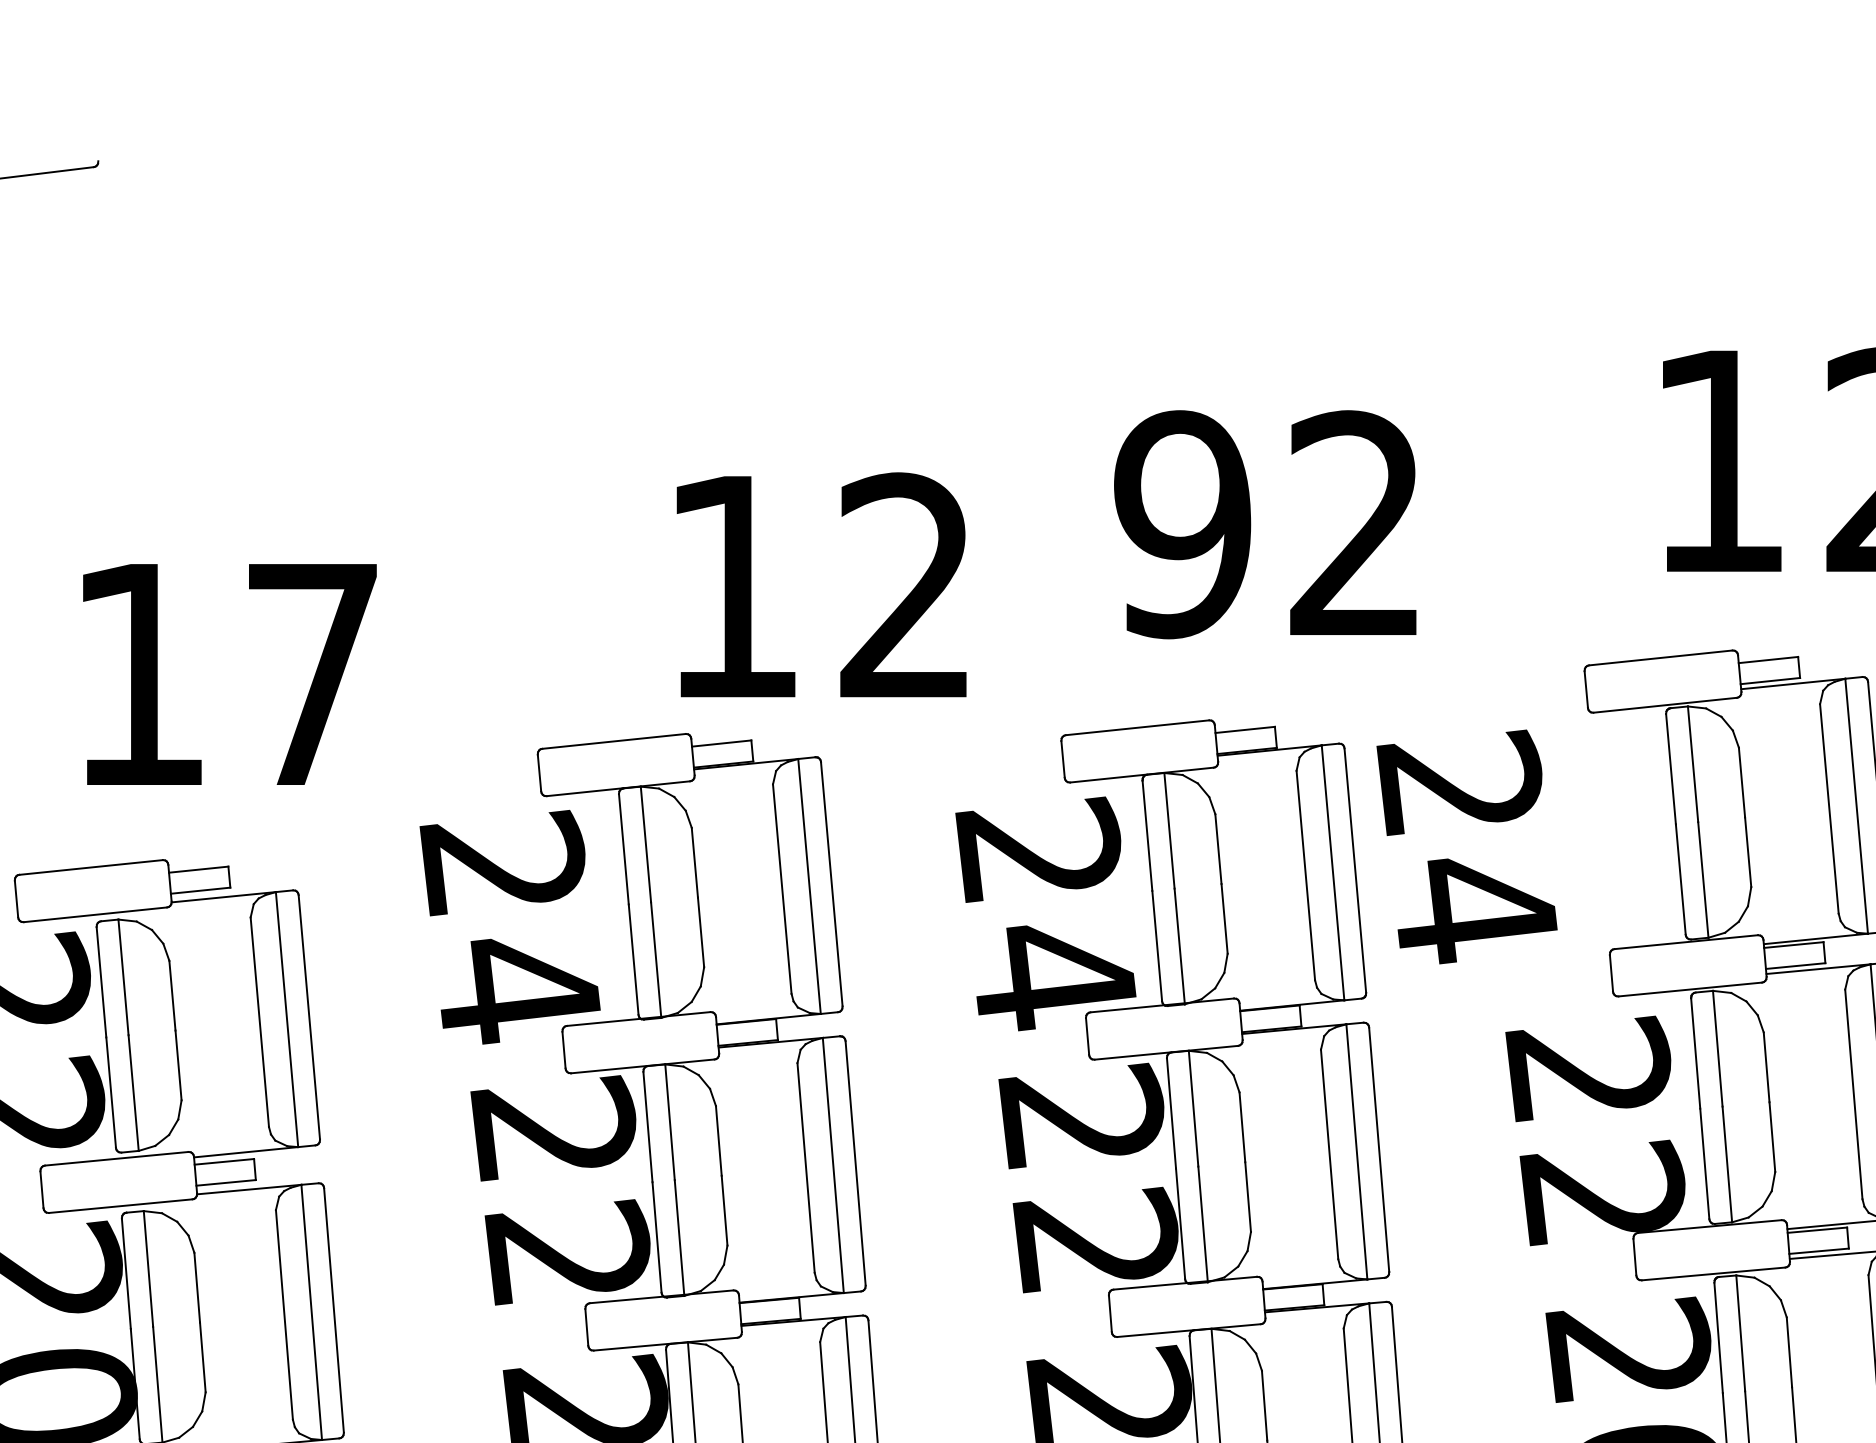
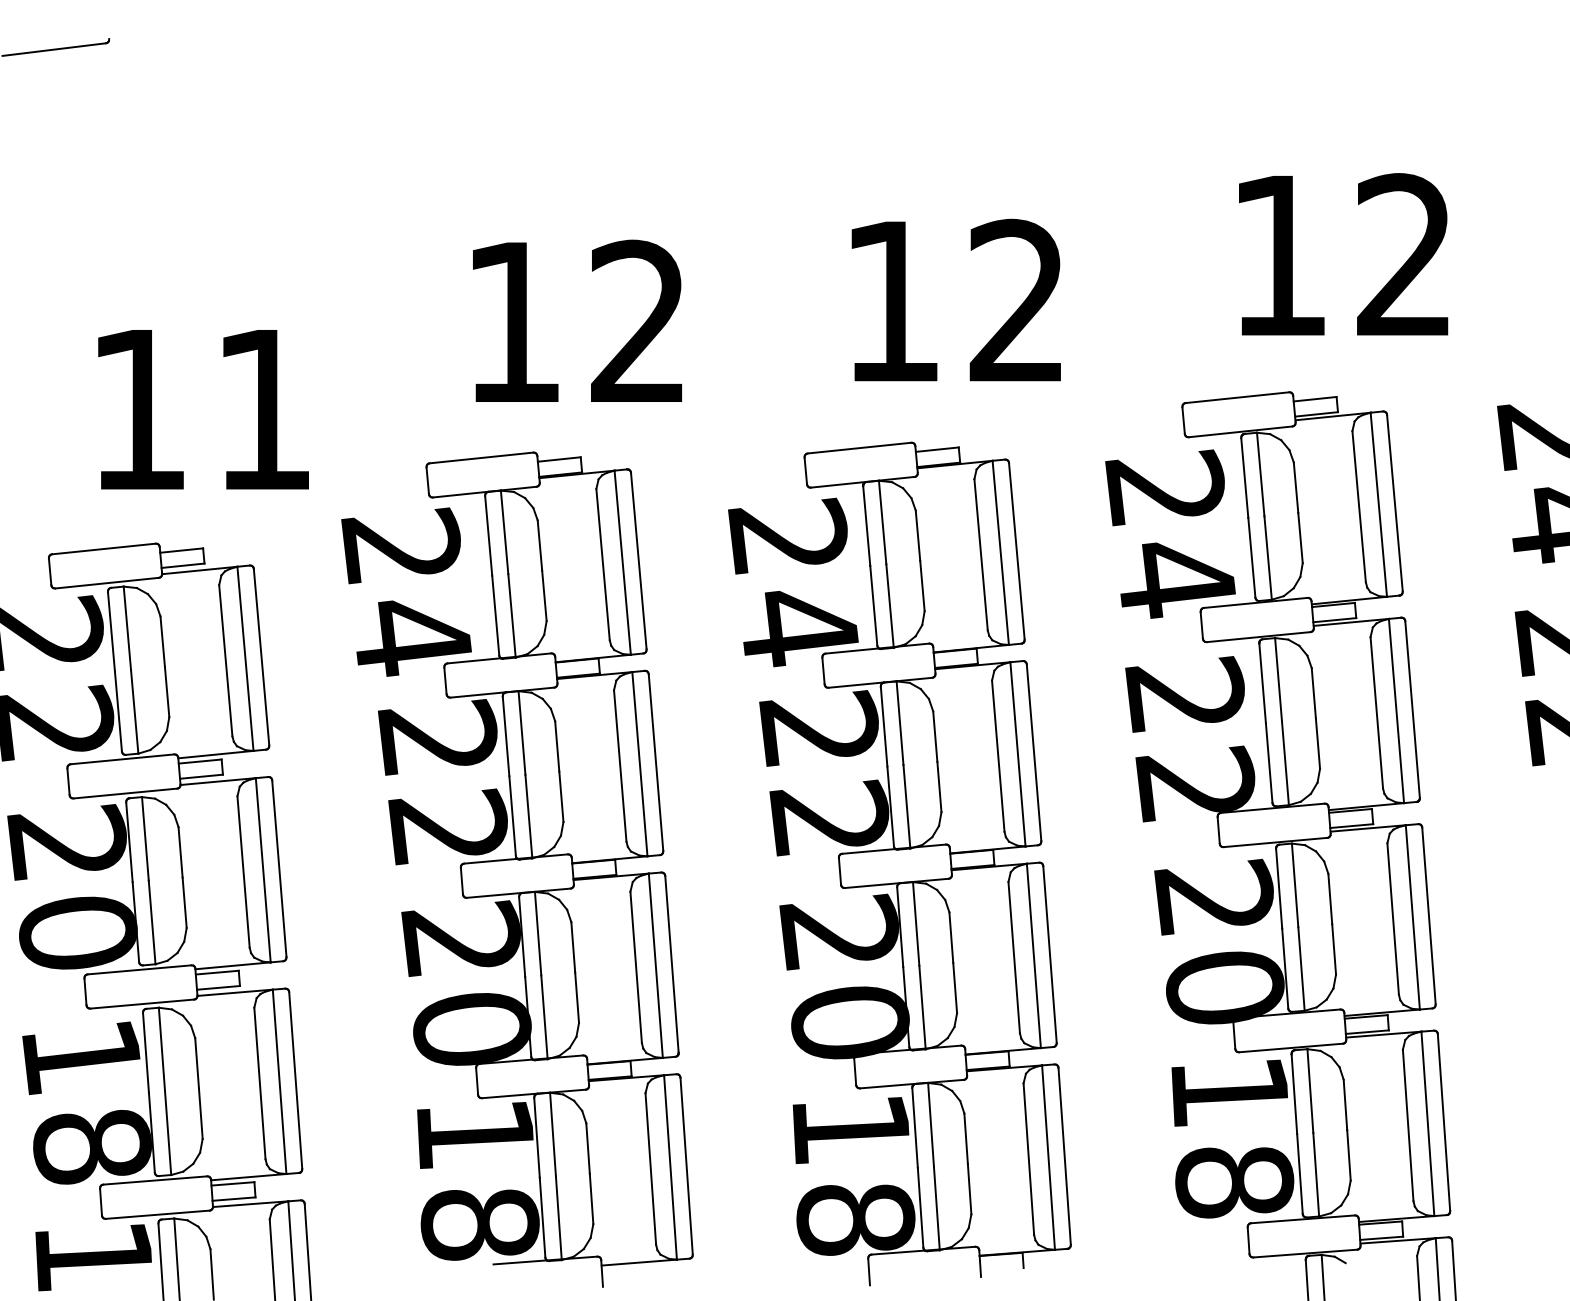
text: (1181, 524) -> (891, 301), 92 -> 12
text: (821, 584) -> (577, 320), moved
text: (313, 674) -> (264, 409), 17 -> 11
text: (1467, 846) -> (1170, 533), moved

